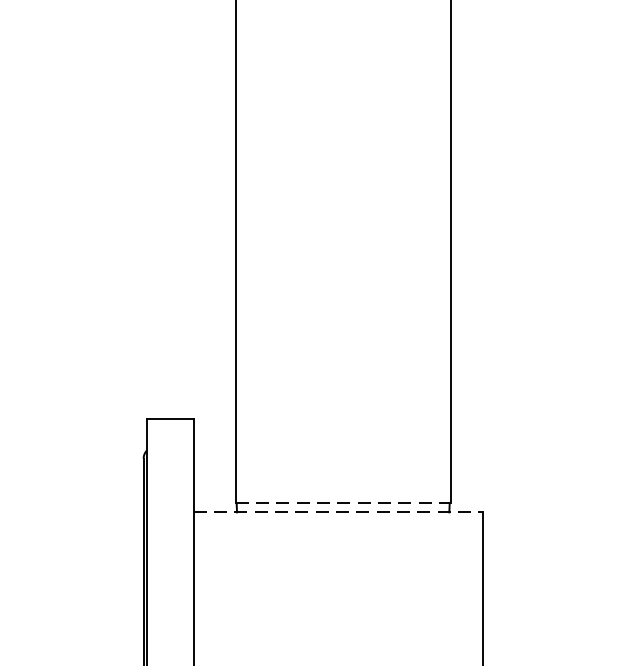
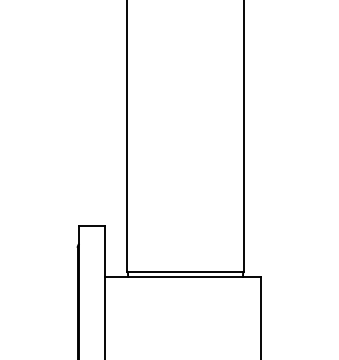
line: (344, 502) -> (186, 271), dashed -> solid
line: (339, 513) -> (183, 277), dashed -> solid

